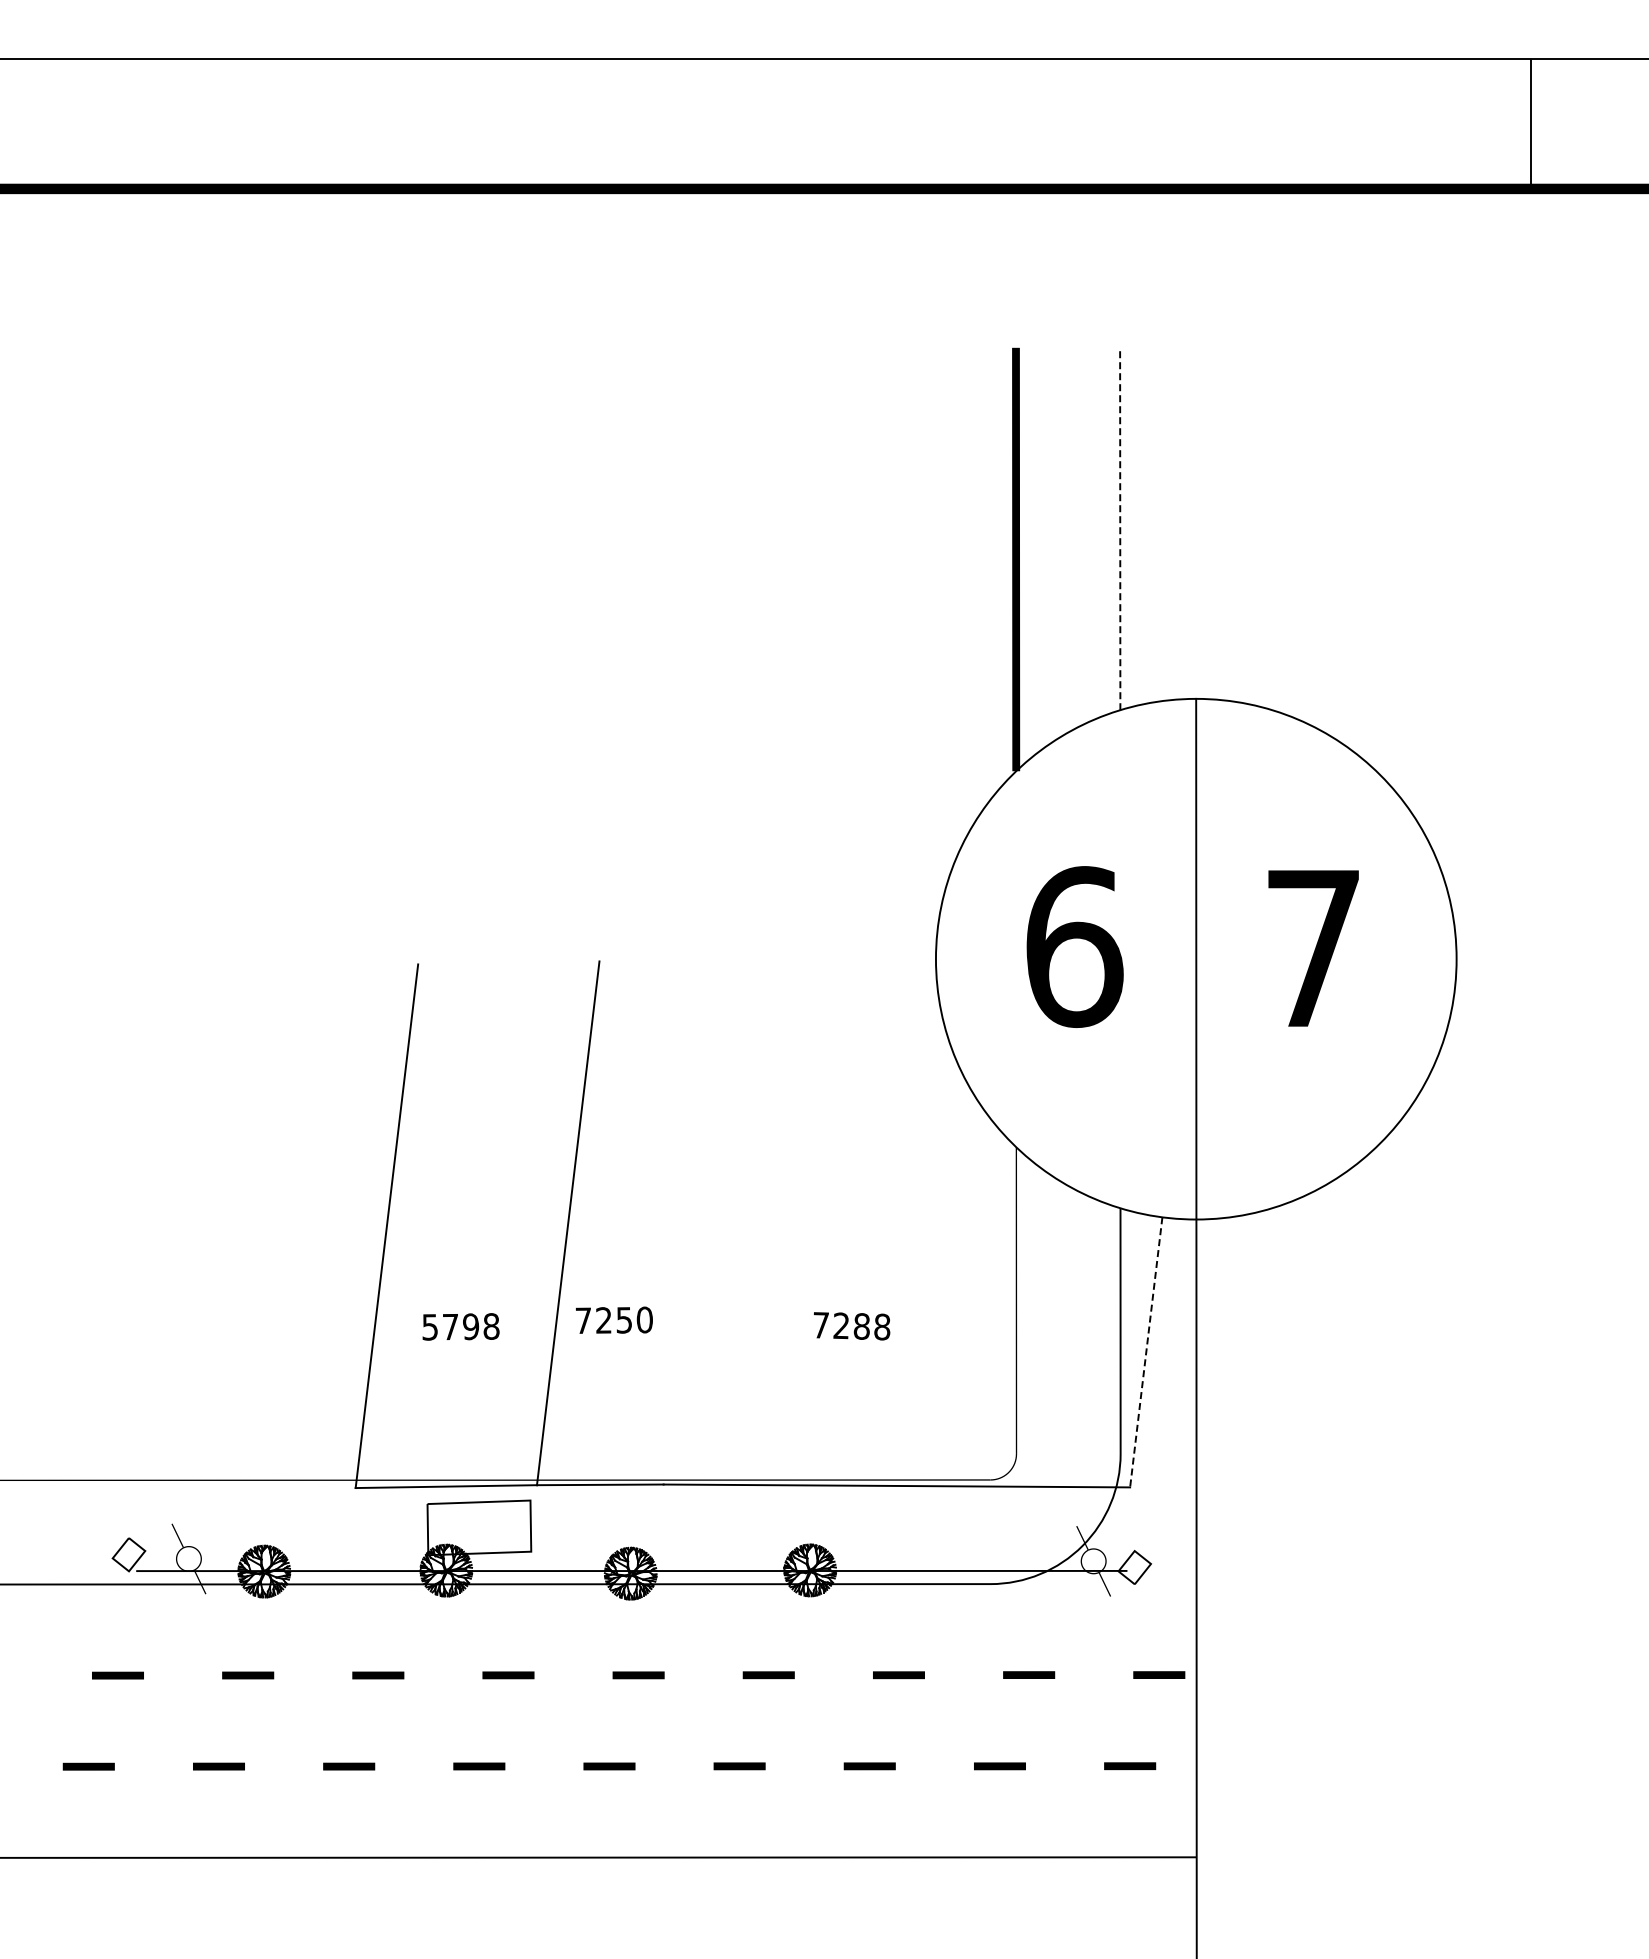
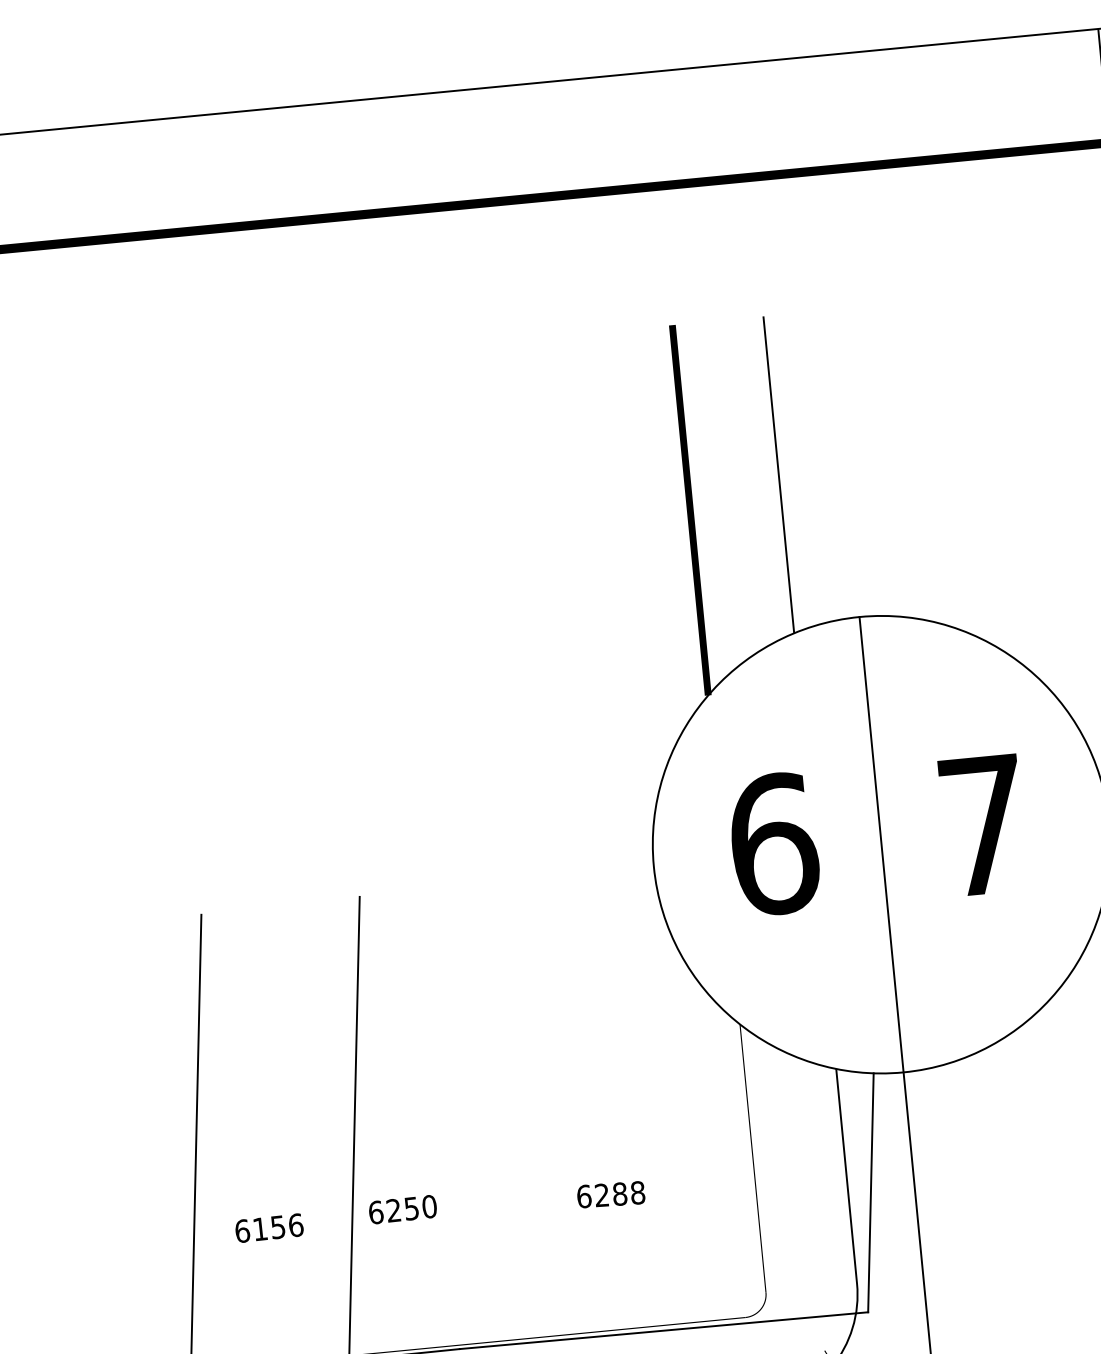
line: (1120, 528) -> (778, 474), dashed -> solid
text: (583, 1320) -> (376, 1212), 7250 -> 6250
text: (821, 1325) -> (584, 1196), 7288 -> 6288
text: (460, 1326) -> (268, 1227), 5798 -> 6156
line: (1146, 1352) -> (871, 1192), dashed -> solid

